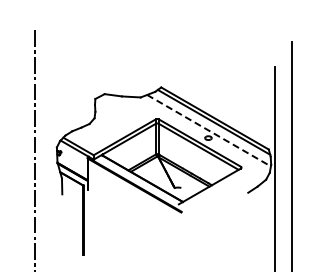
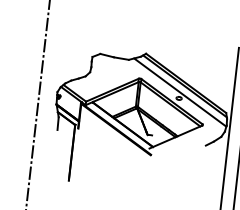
line: (209, 130) -> (180, 92), dashed -> solid

